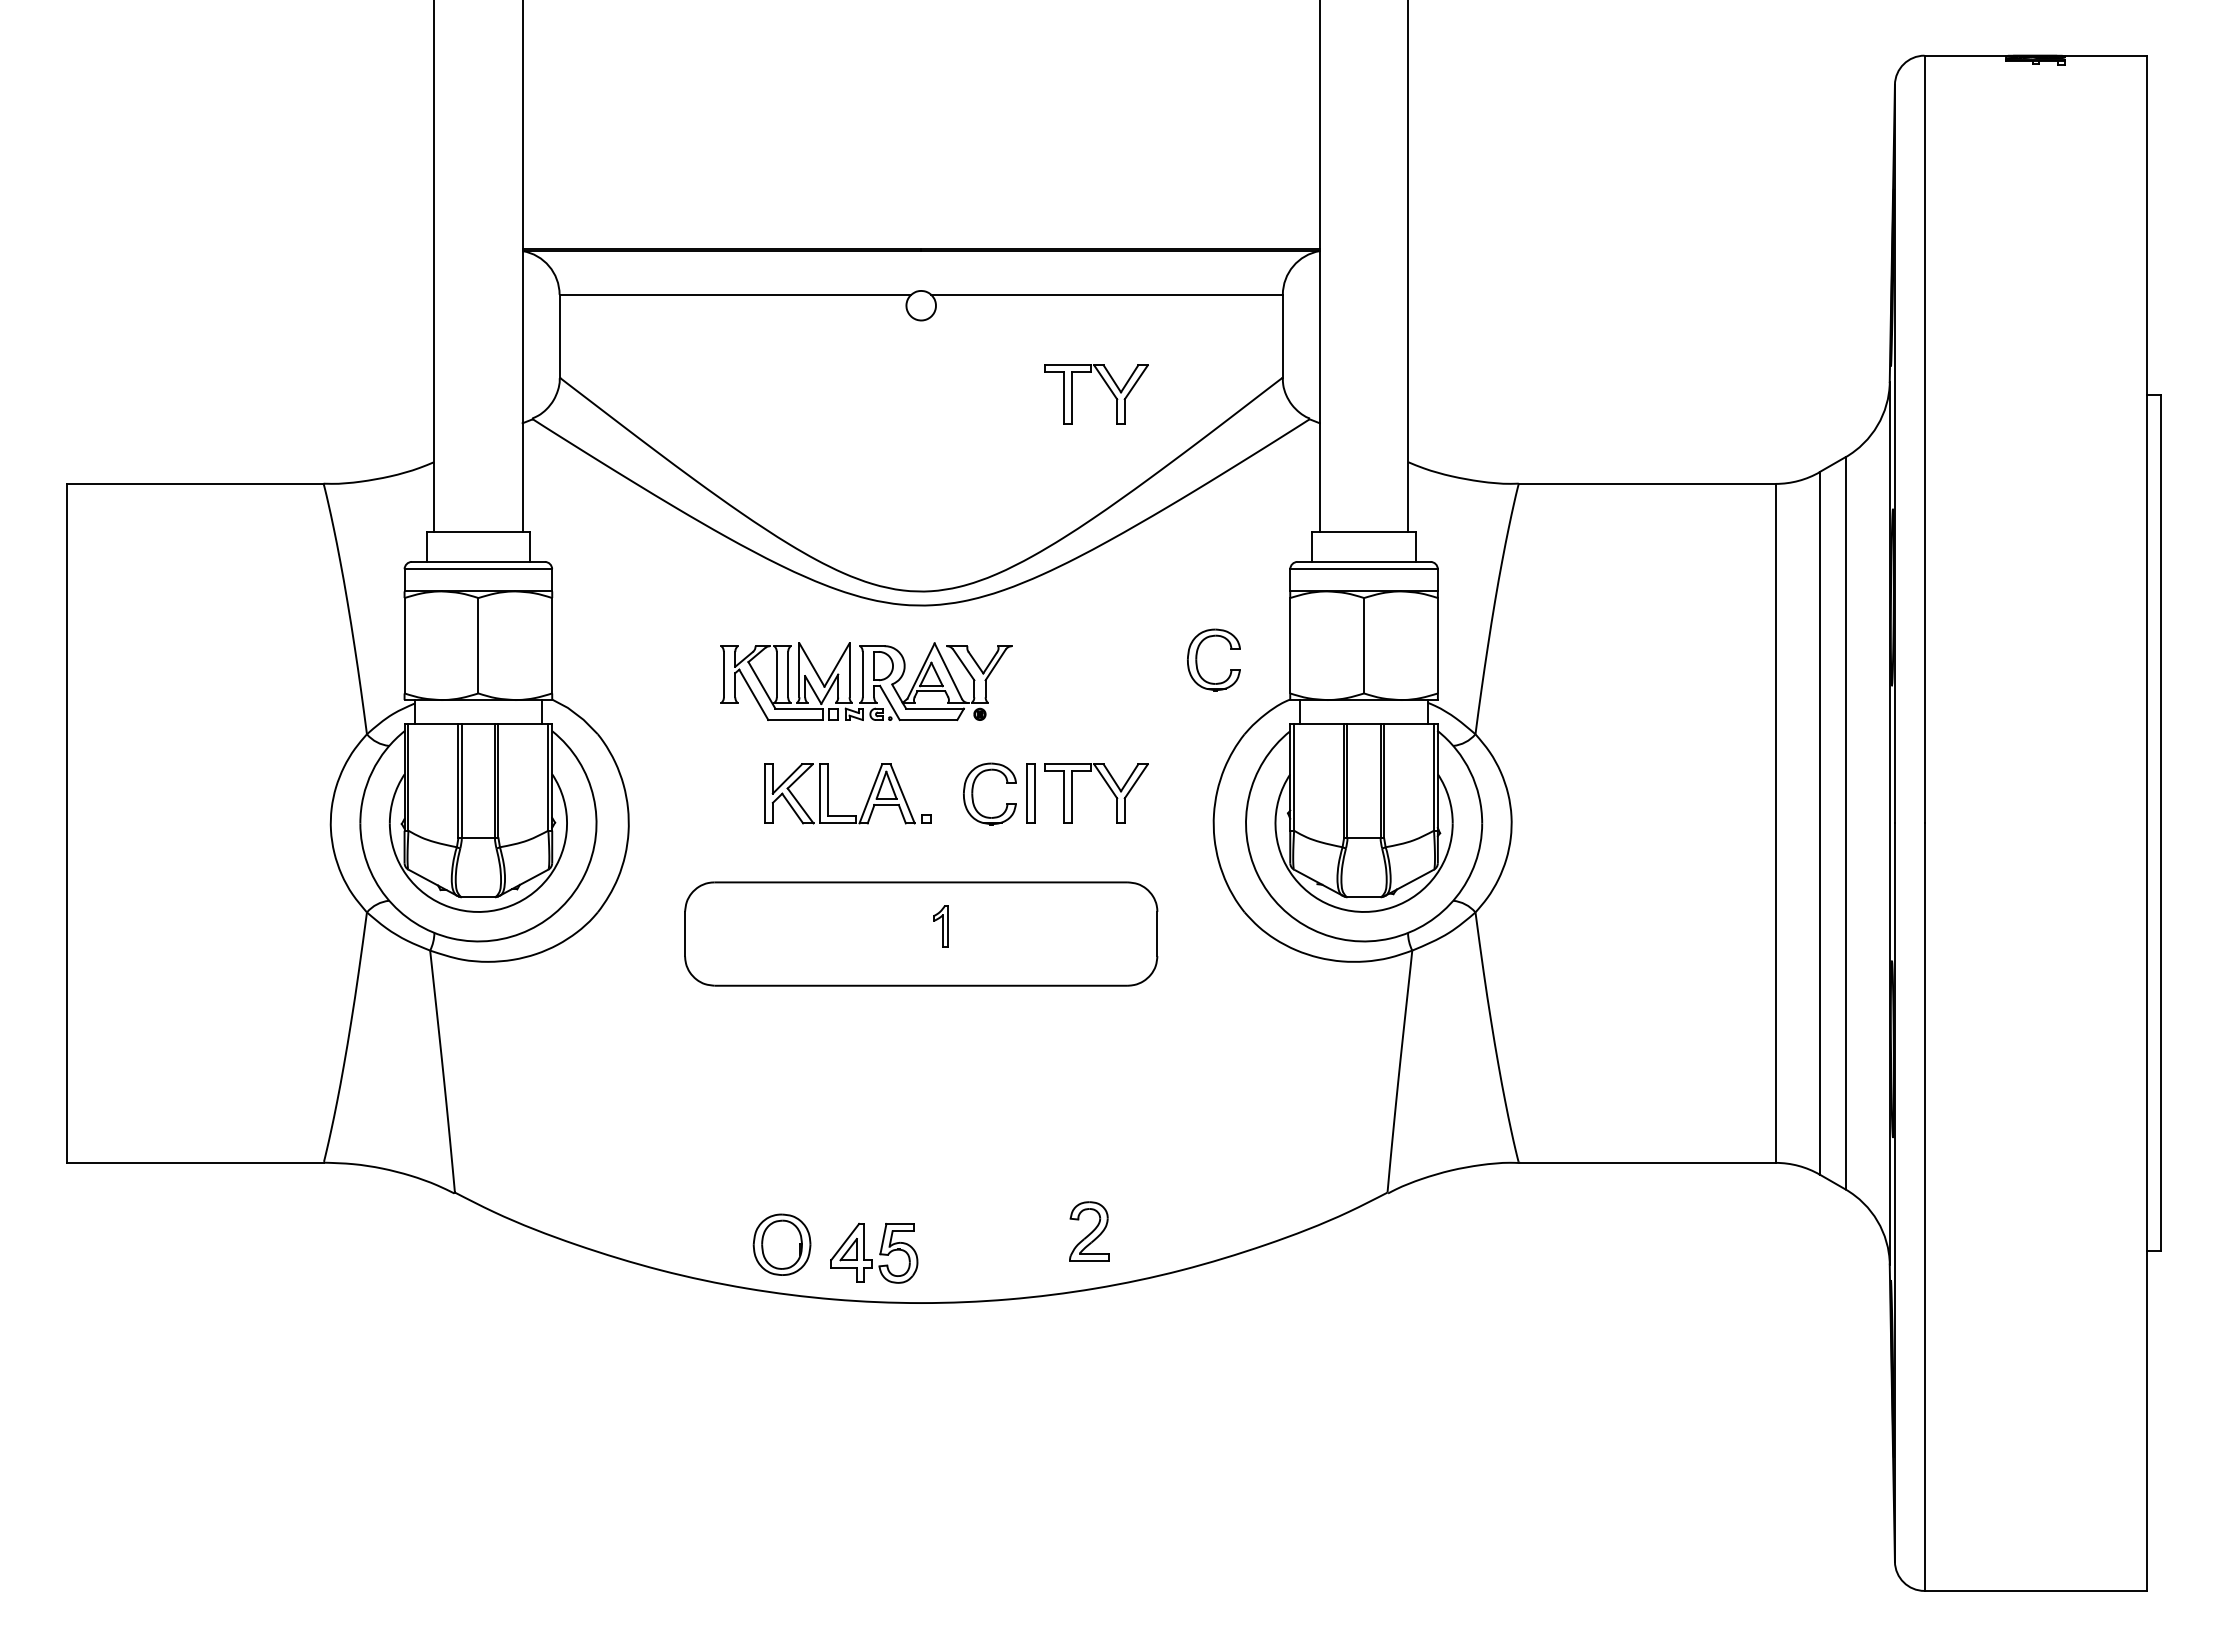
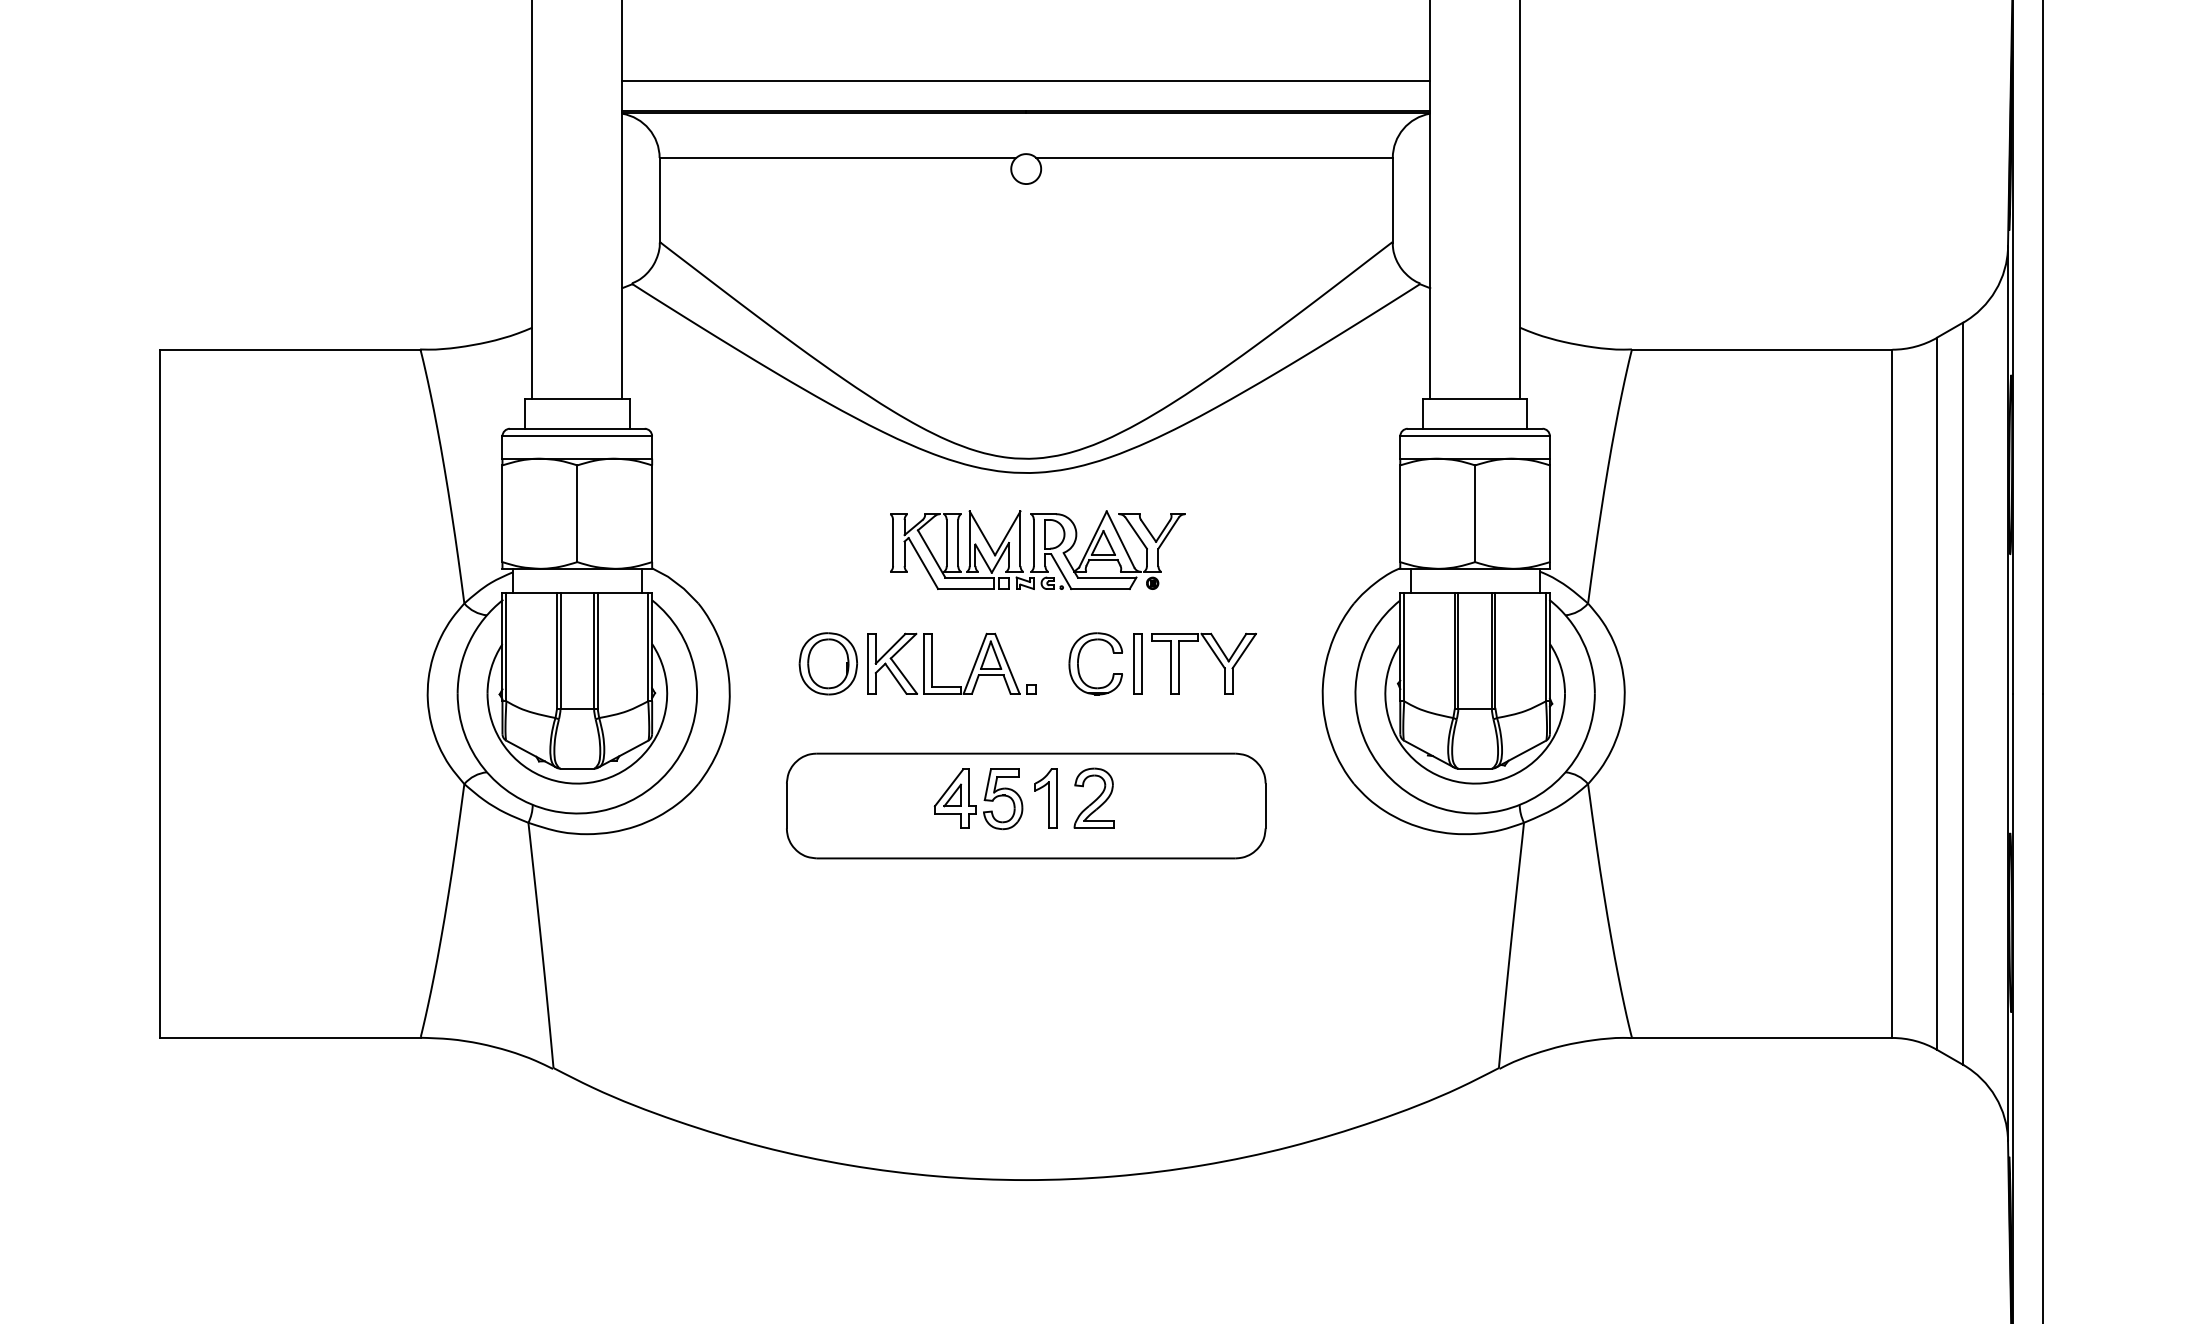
line: (920, 219) -> (1025, 81), added
part: (1108, 388) -> (1216, 252), removed
part: (1197, 659) -> (1306, 527), removed
part: (866, 681) -> (1037, 549), moved
part: (940, 926) -> (1045, 798), size x1.43
part: (1089, 1231) -> (1094, 798), moved
part: (781, 1244) -> (827, 663), moved
part: (874, 1252) -> (978, 798), moved

